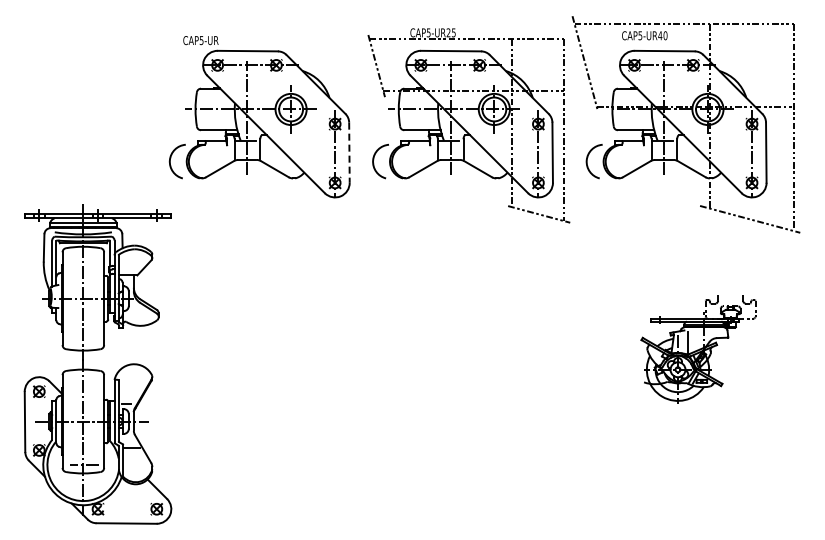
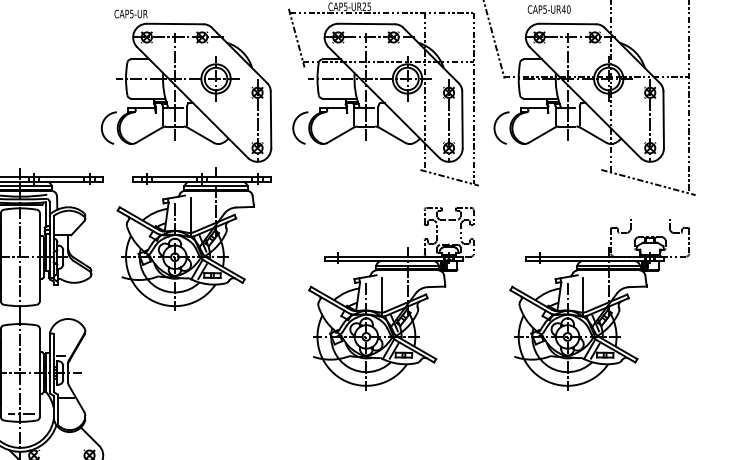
line: (349, 153) -> (271, 120), dashed -> solid
part: (267, 279) -> (193, 239), added
part: (476, 342) -> (390, 298), added
part: (698, 349) -> (599, 305), size x1.67

